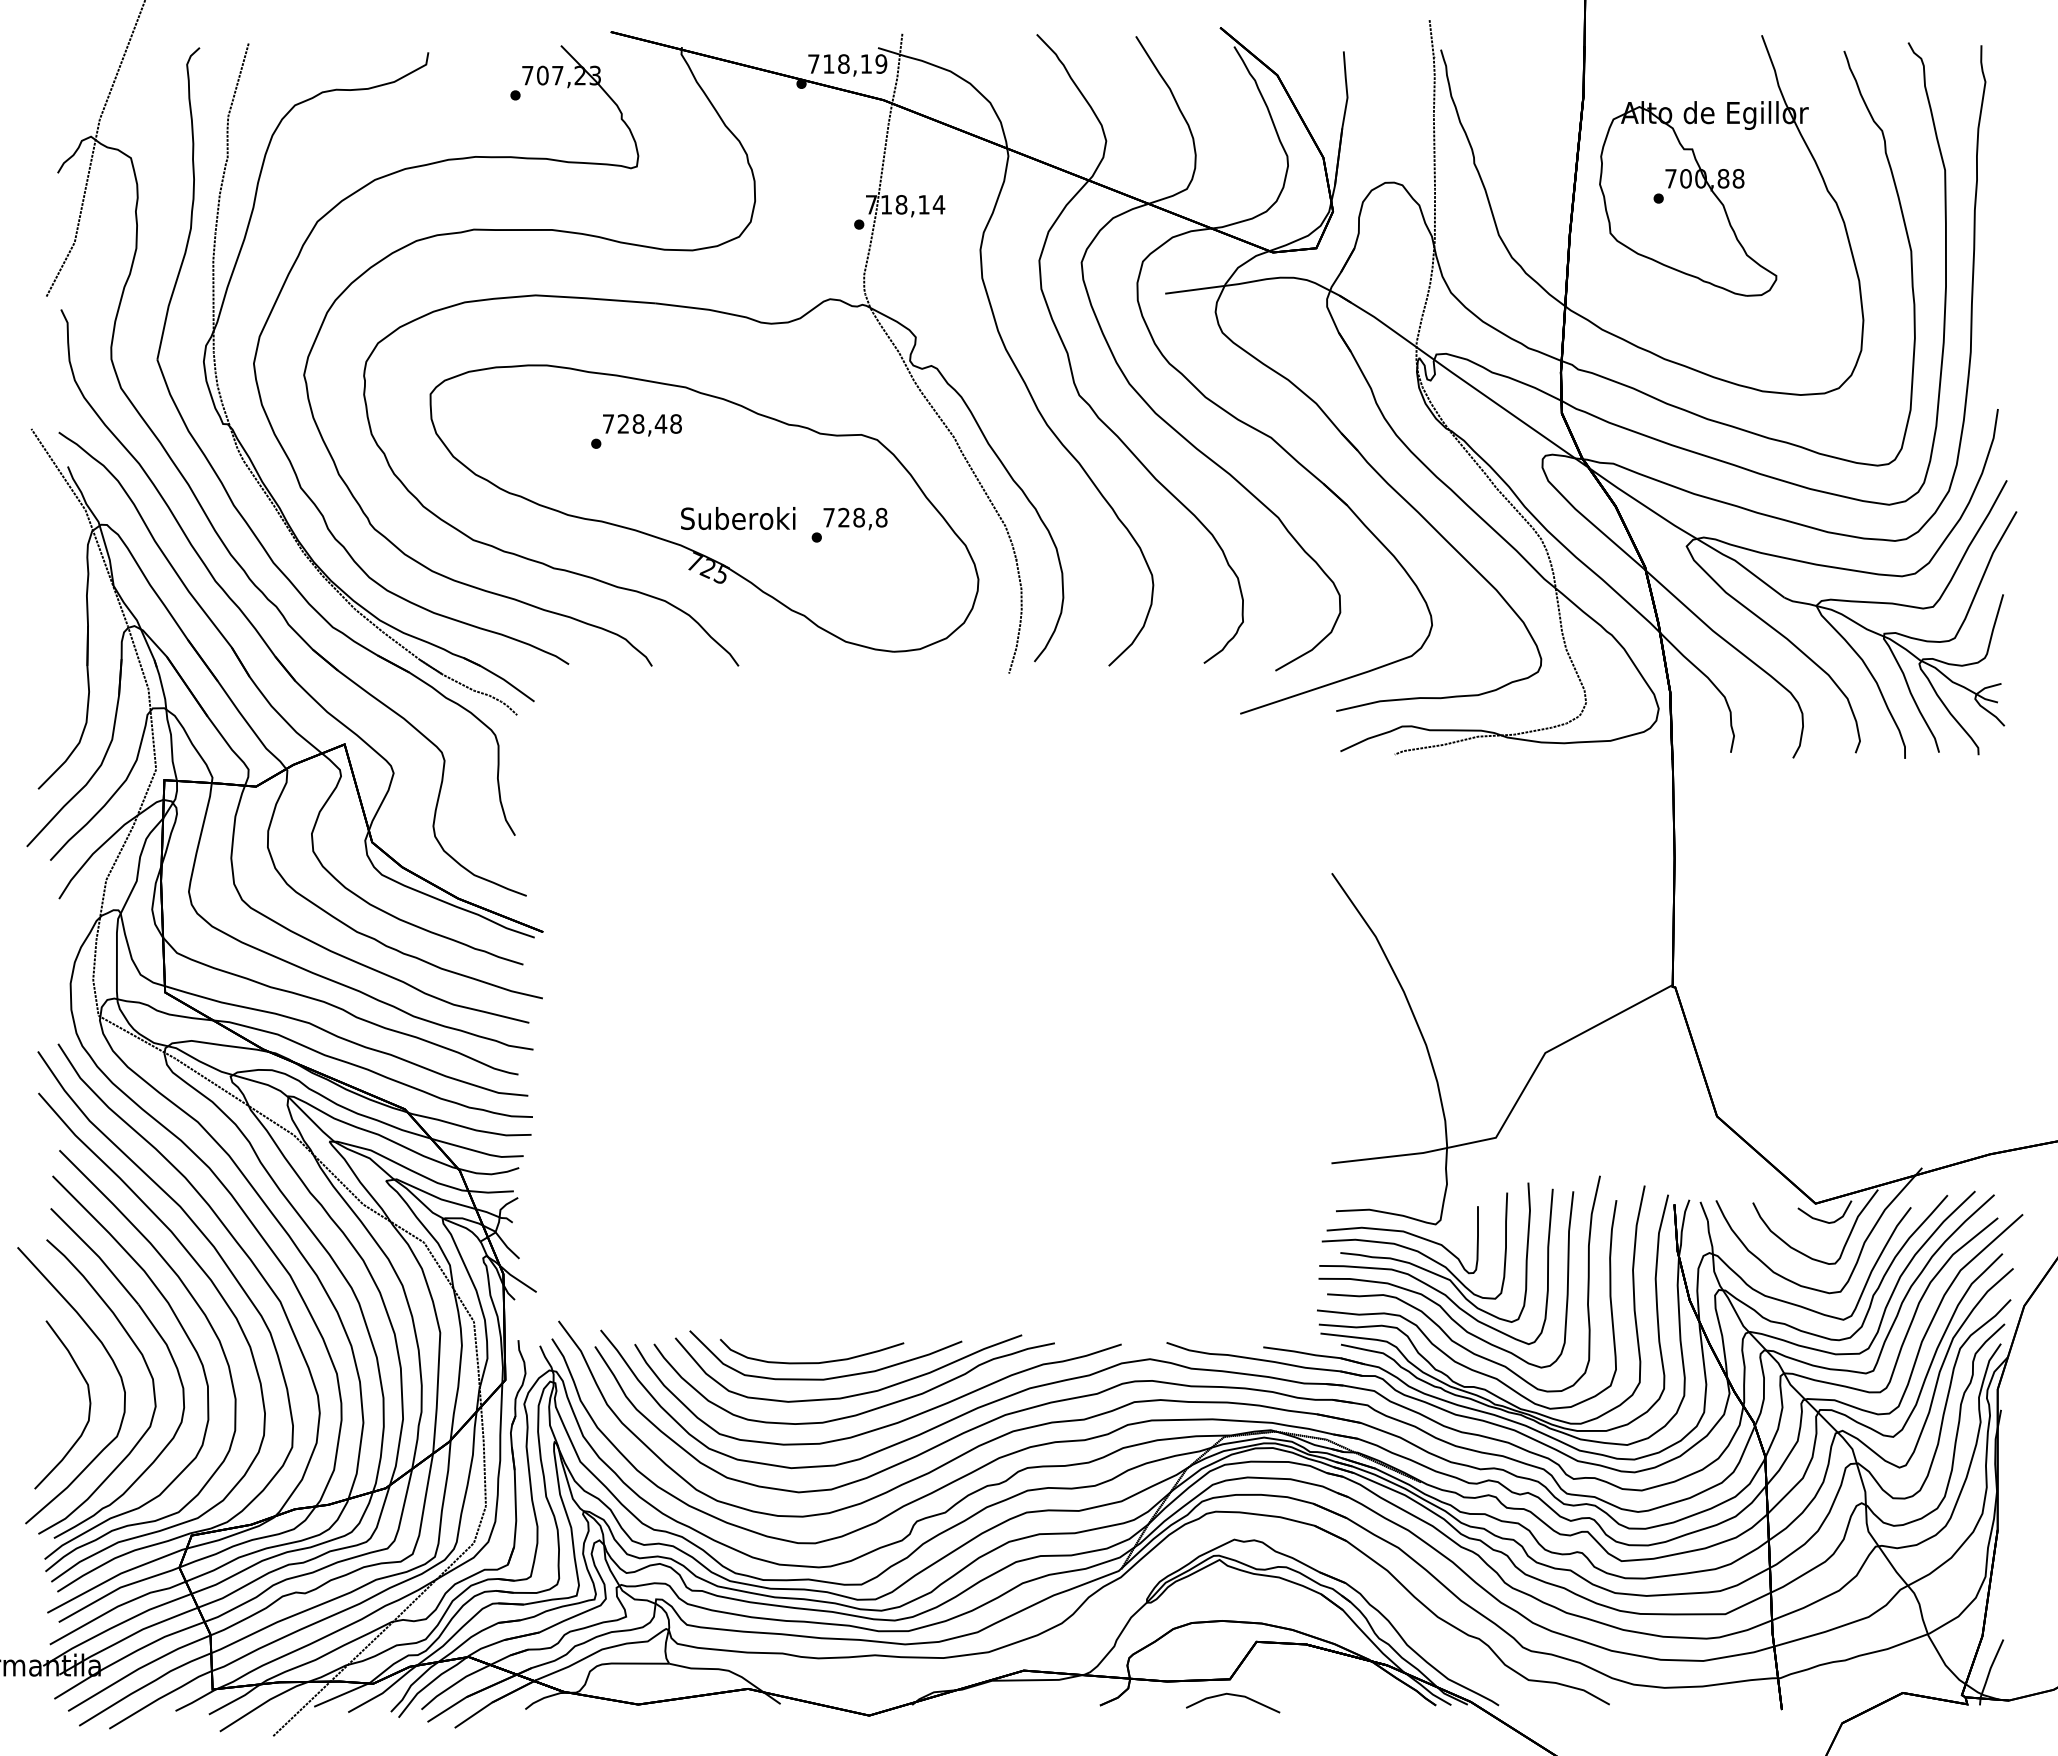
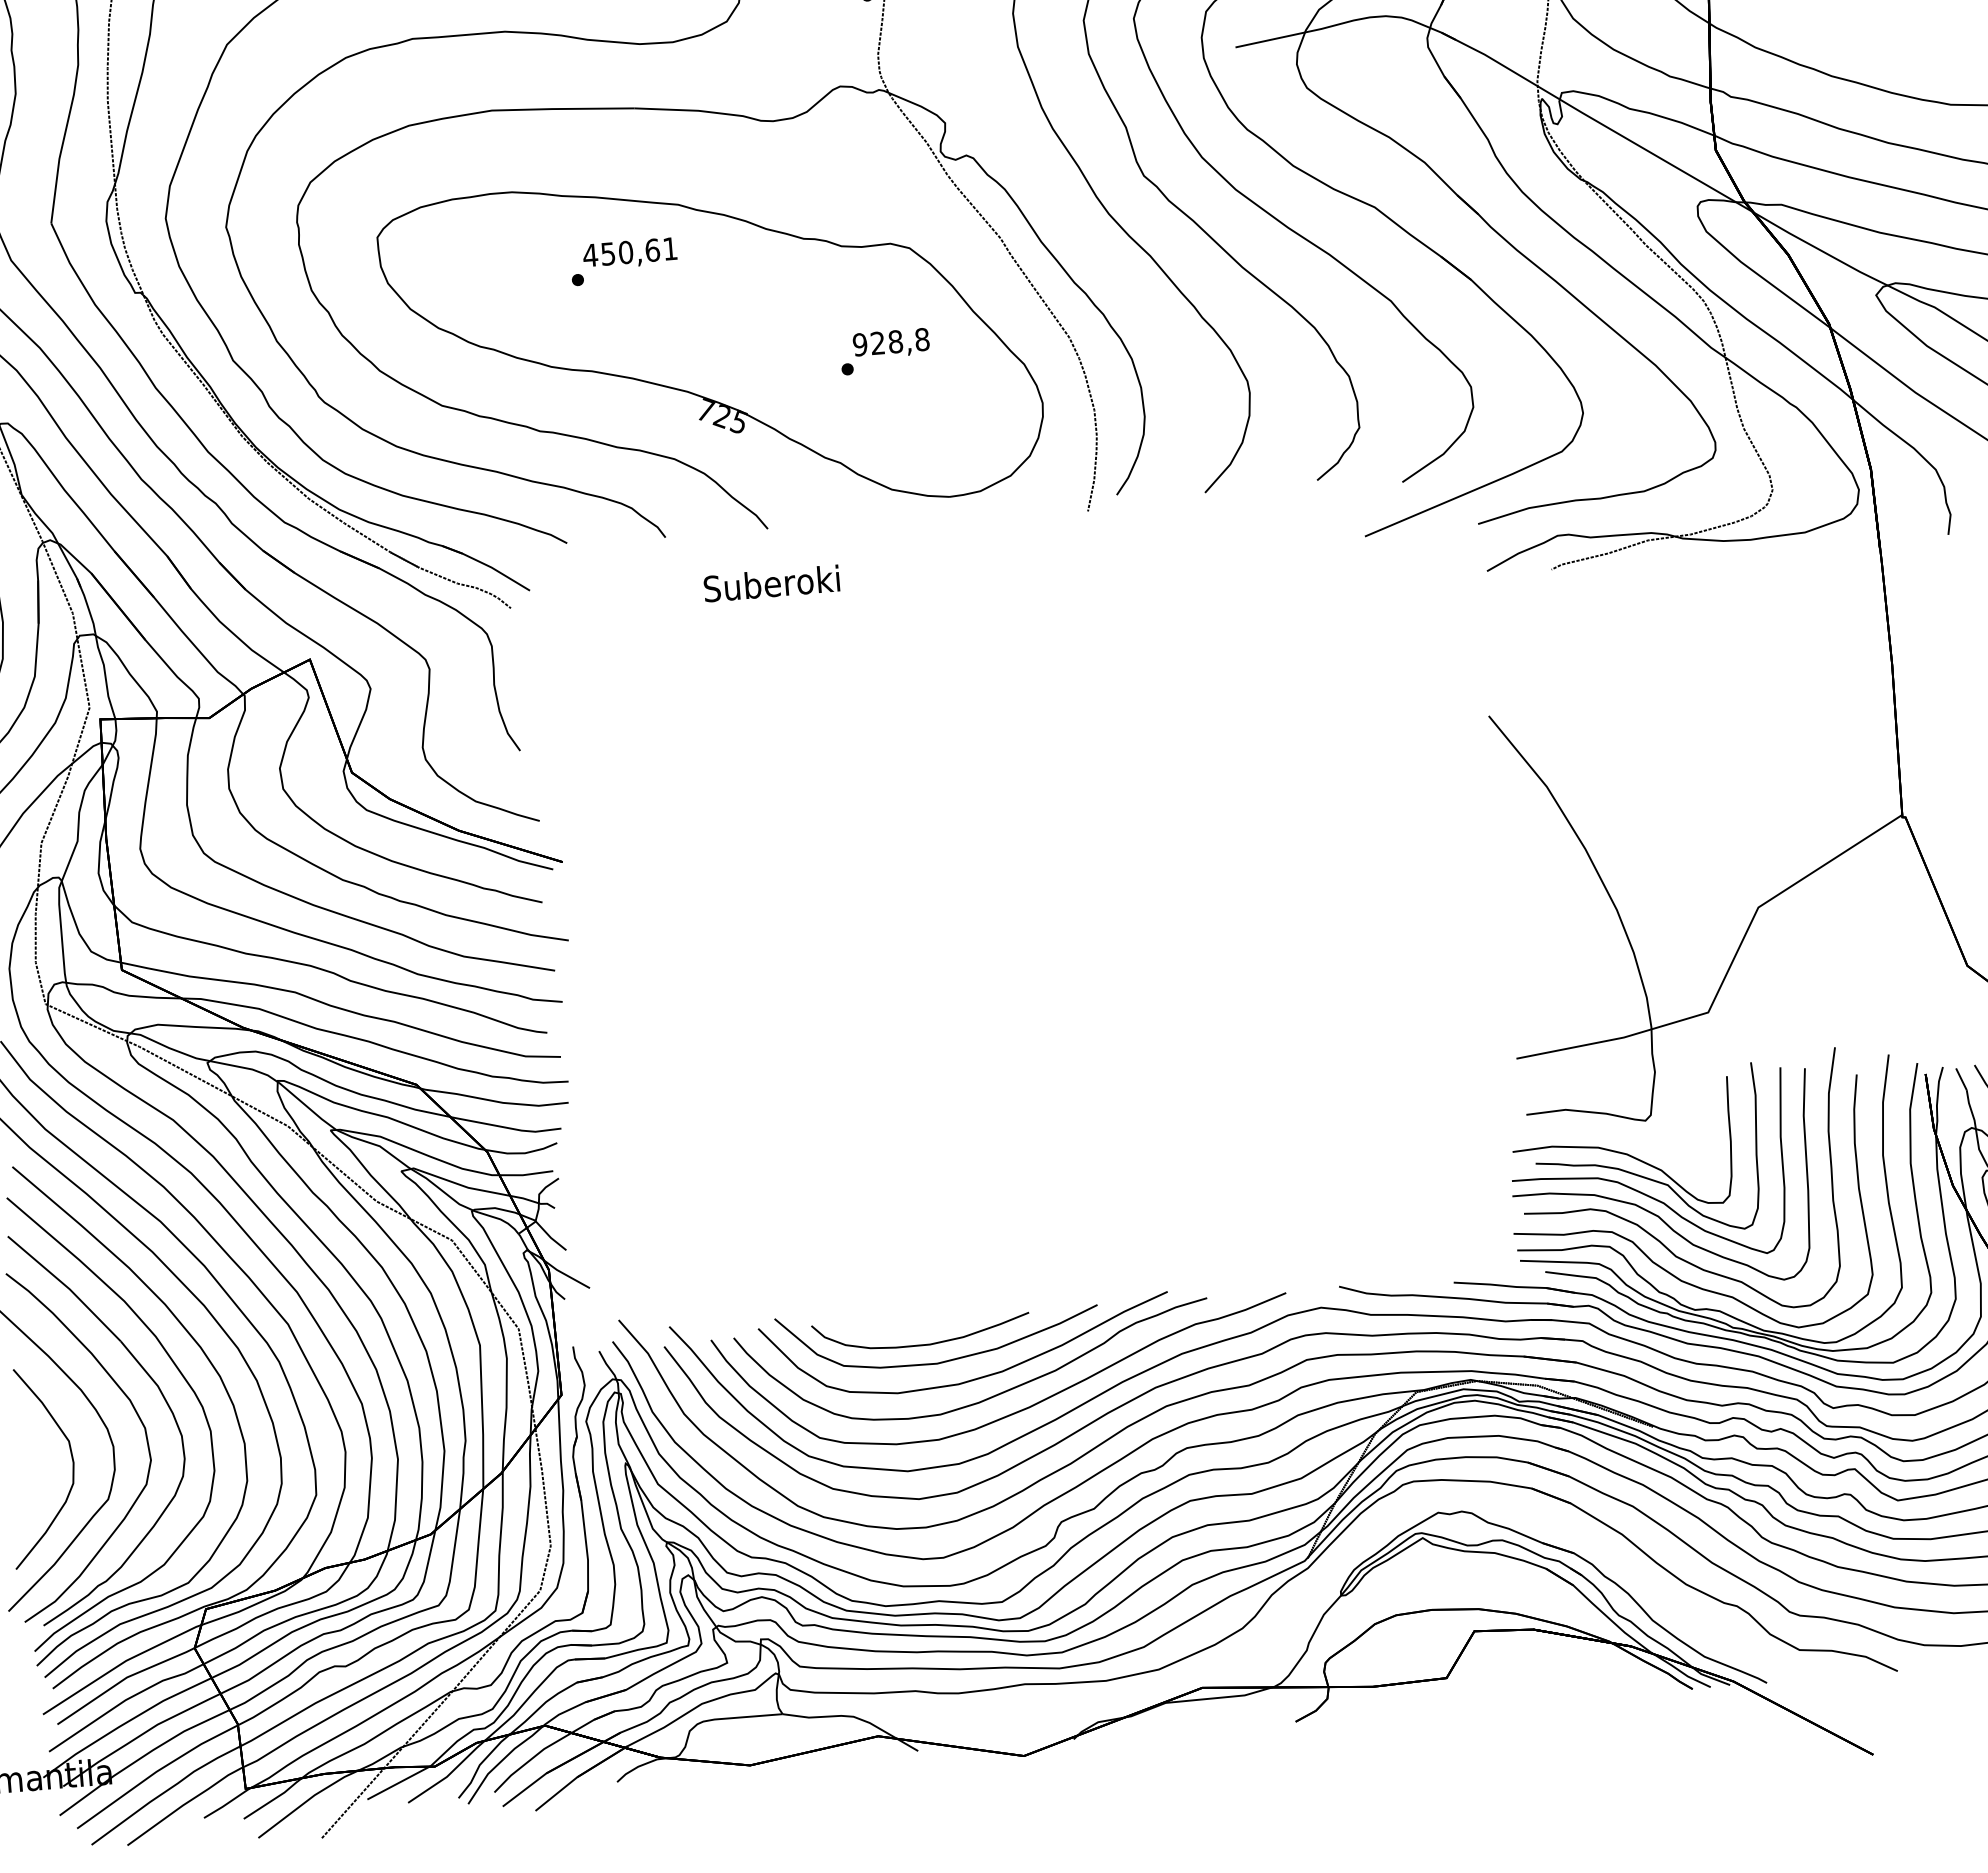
text: (641, 423) -> (629, 251), 728,48 -> 450,61
text: (828, 517) -> (859, 344), 728,8 -> 928,8
text: (738, 518) -> (772, 583), moved
curve: (1405, 1233) -> (1610, 1134), removed
line: (1235, 1696) -> (1454, 1697), removed

